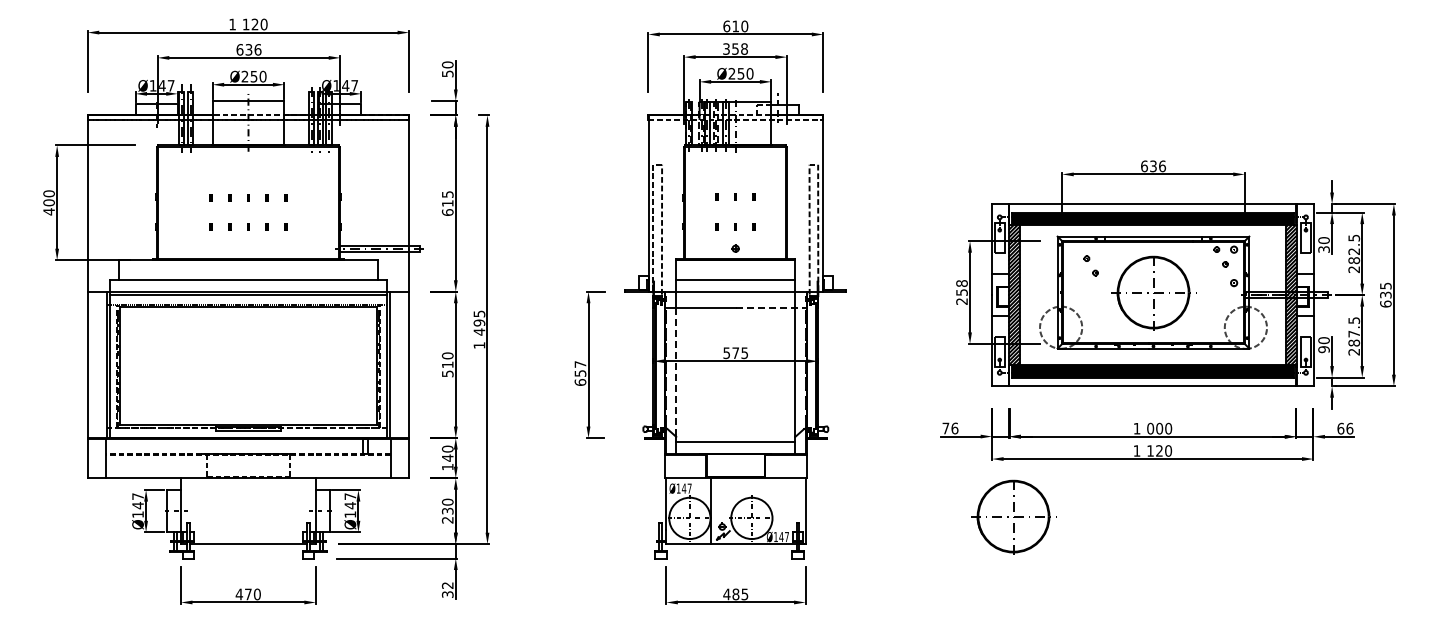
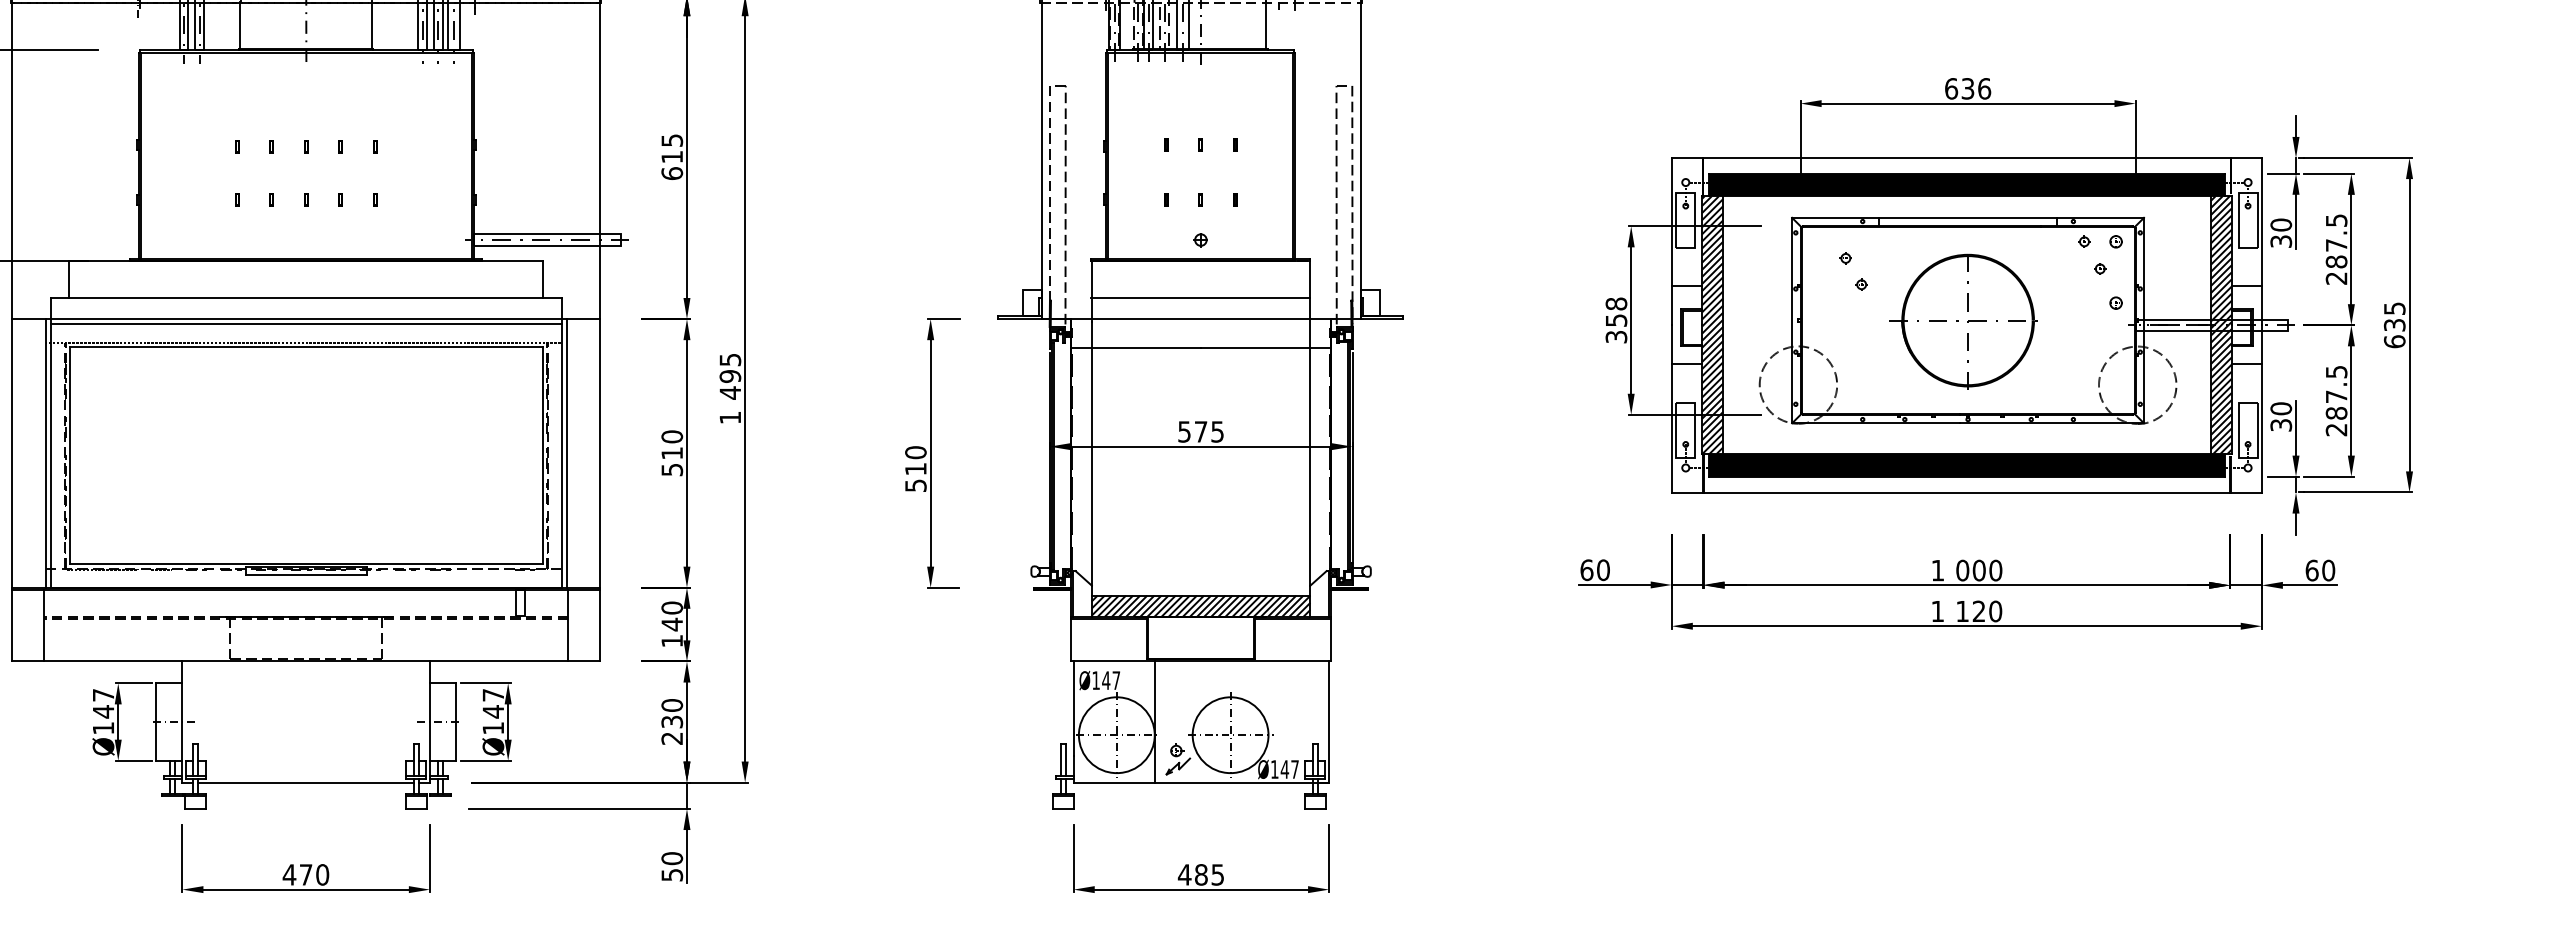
text: (1353, 251) -> (2335, 245), 282.5 -> 287.5
text: (962, 301) -> (1617, 336), 258 -> 358
line: (771, 307) -> (1266, 347), dashed -> solid
text: (1323, 349) -> (2280, 425), 90 -> 30
line: (676, 372) -> (1092, 467), dashed -> solid
text: (580, 373) -> (915, 469), 657 -> 510
text: (950, 428) -> (1595, 570), 76 -> 60
text: (1349, 428) -> (2327, 570), 66 -> 60
hatch: (735, 447) -> (1200, 605), added
part: (1013, 516) -> (1710, 731), removed
text: (447, 589) -> (671, 865), 32 -> 50

